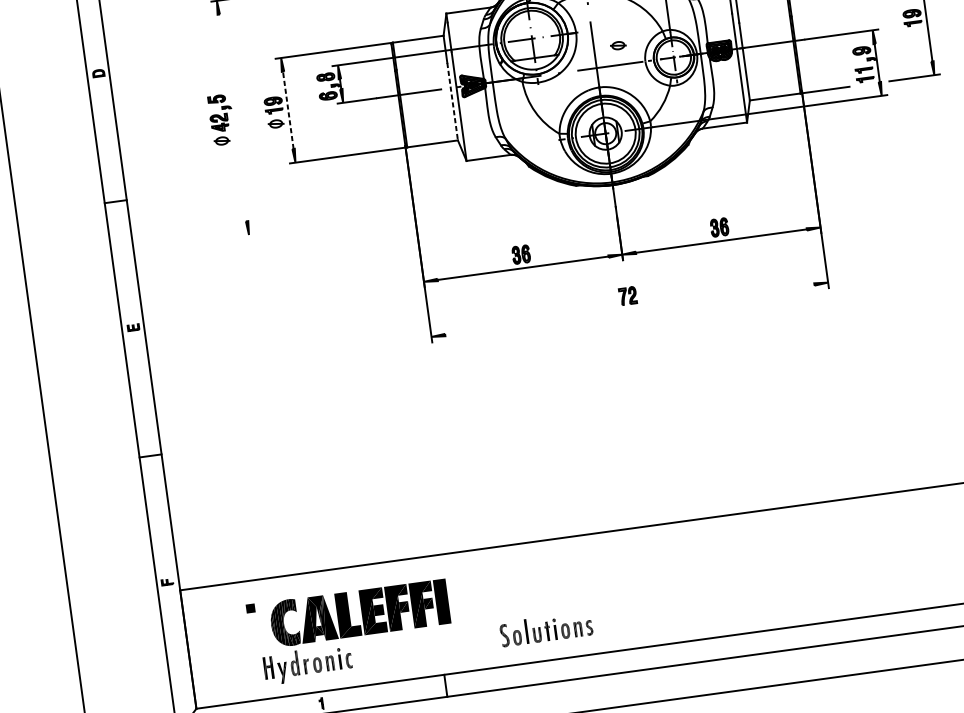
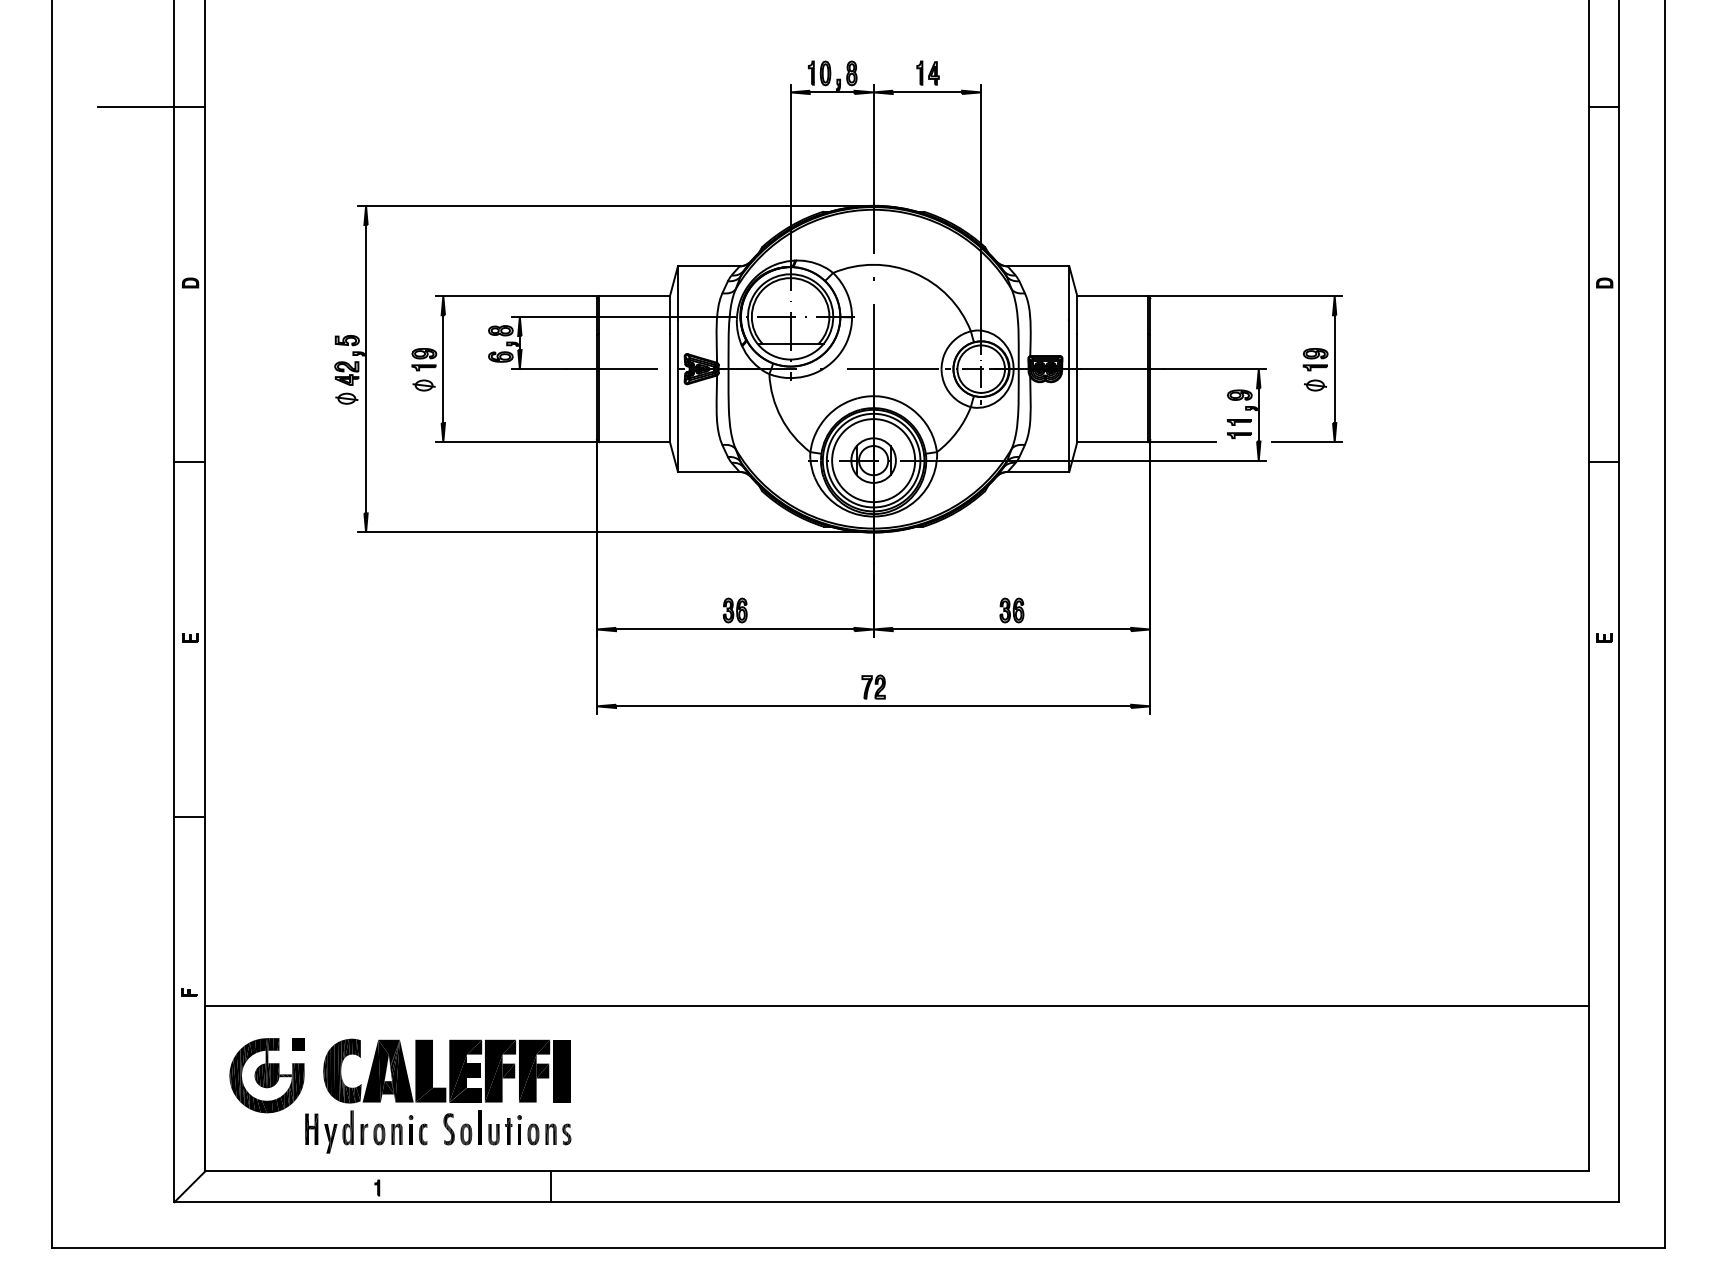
part: (618, 45) -> (1315, 385), moved
line: (452, 102) -> (669, 388), dashed -> solid
line: (288, 110) -> (443, 369), dashed -> solid
line: (233, 117) -> (366, 368), added
line: (427, 210) -> (615, 532), added
line: (629, 309) -> (873, 706), added
part: (546, 628) -> (507, 1127), moved
part: (230, 633) -> (266, 1075), added

